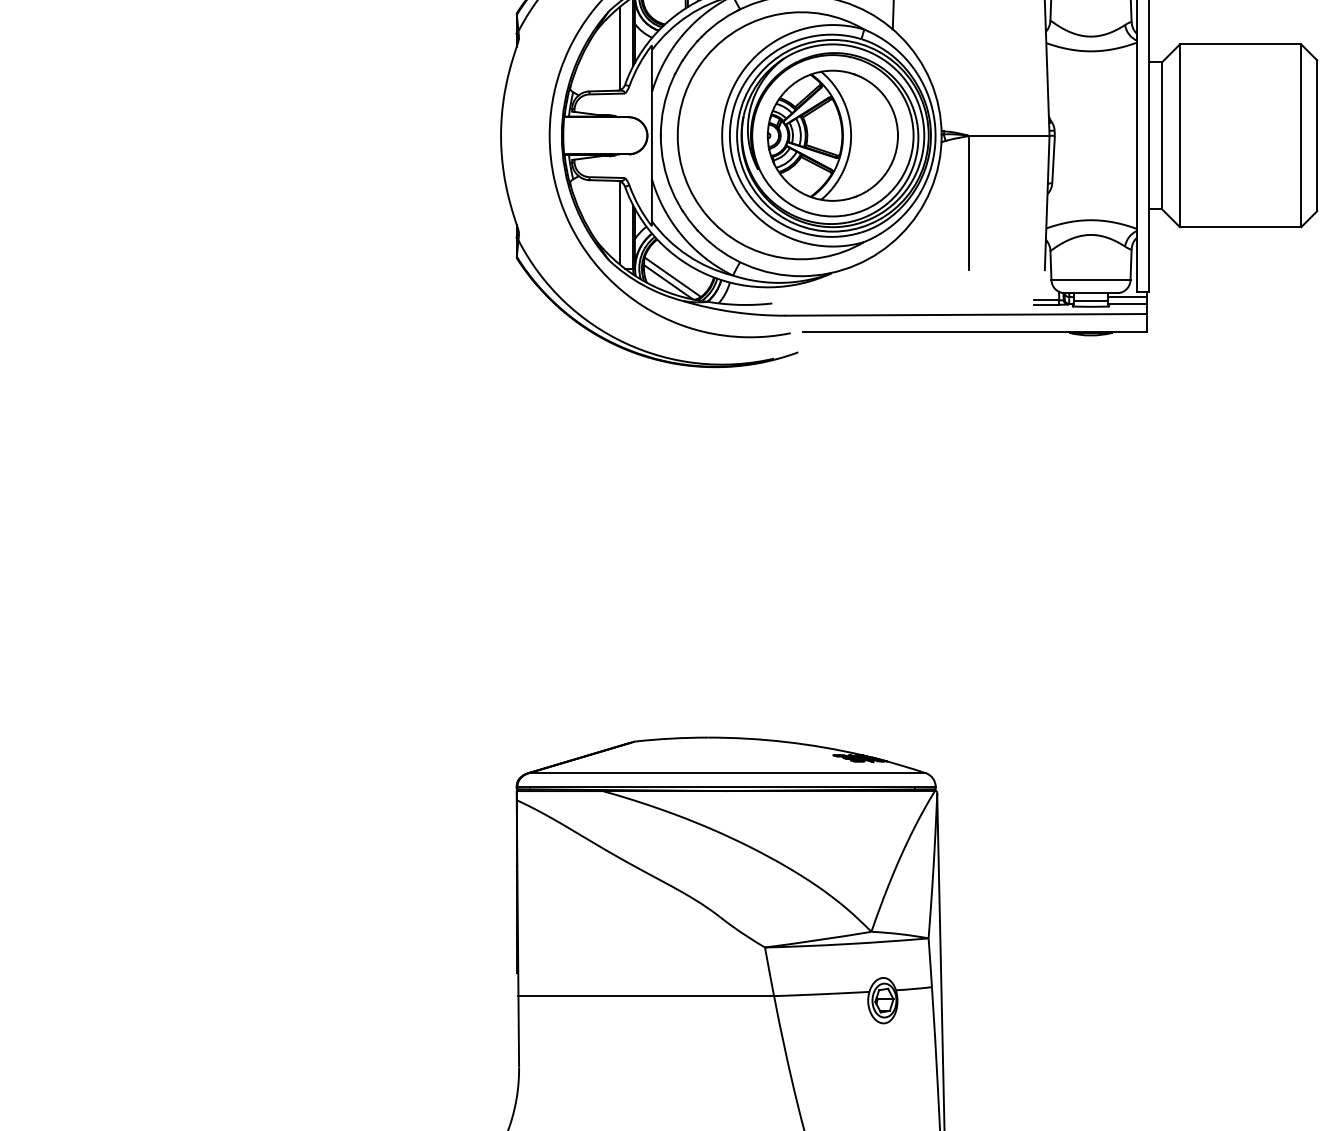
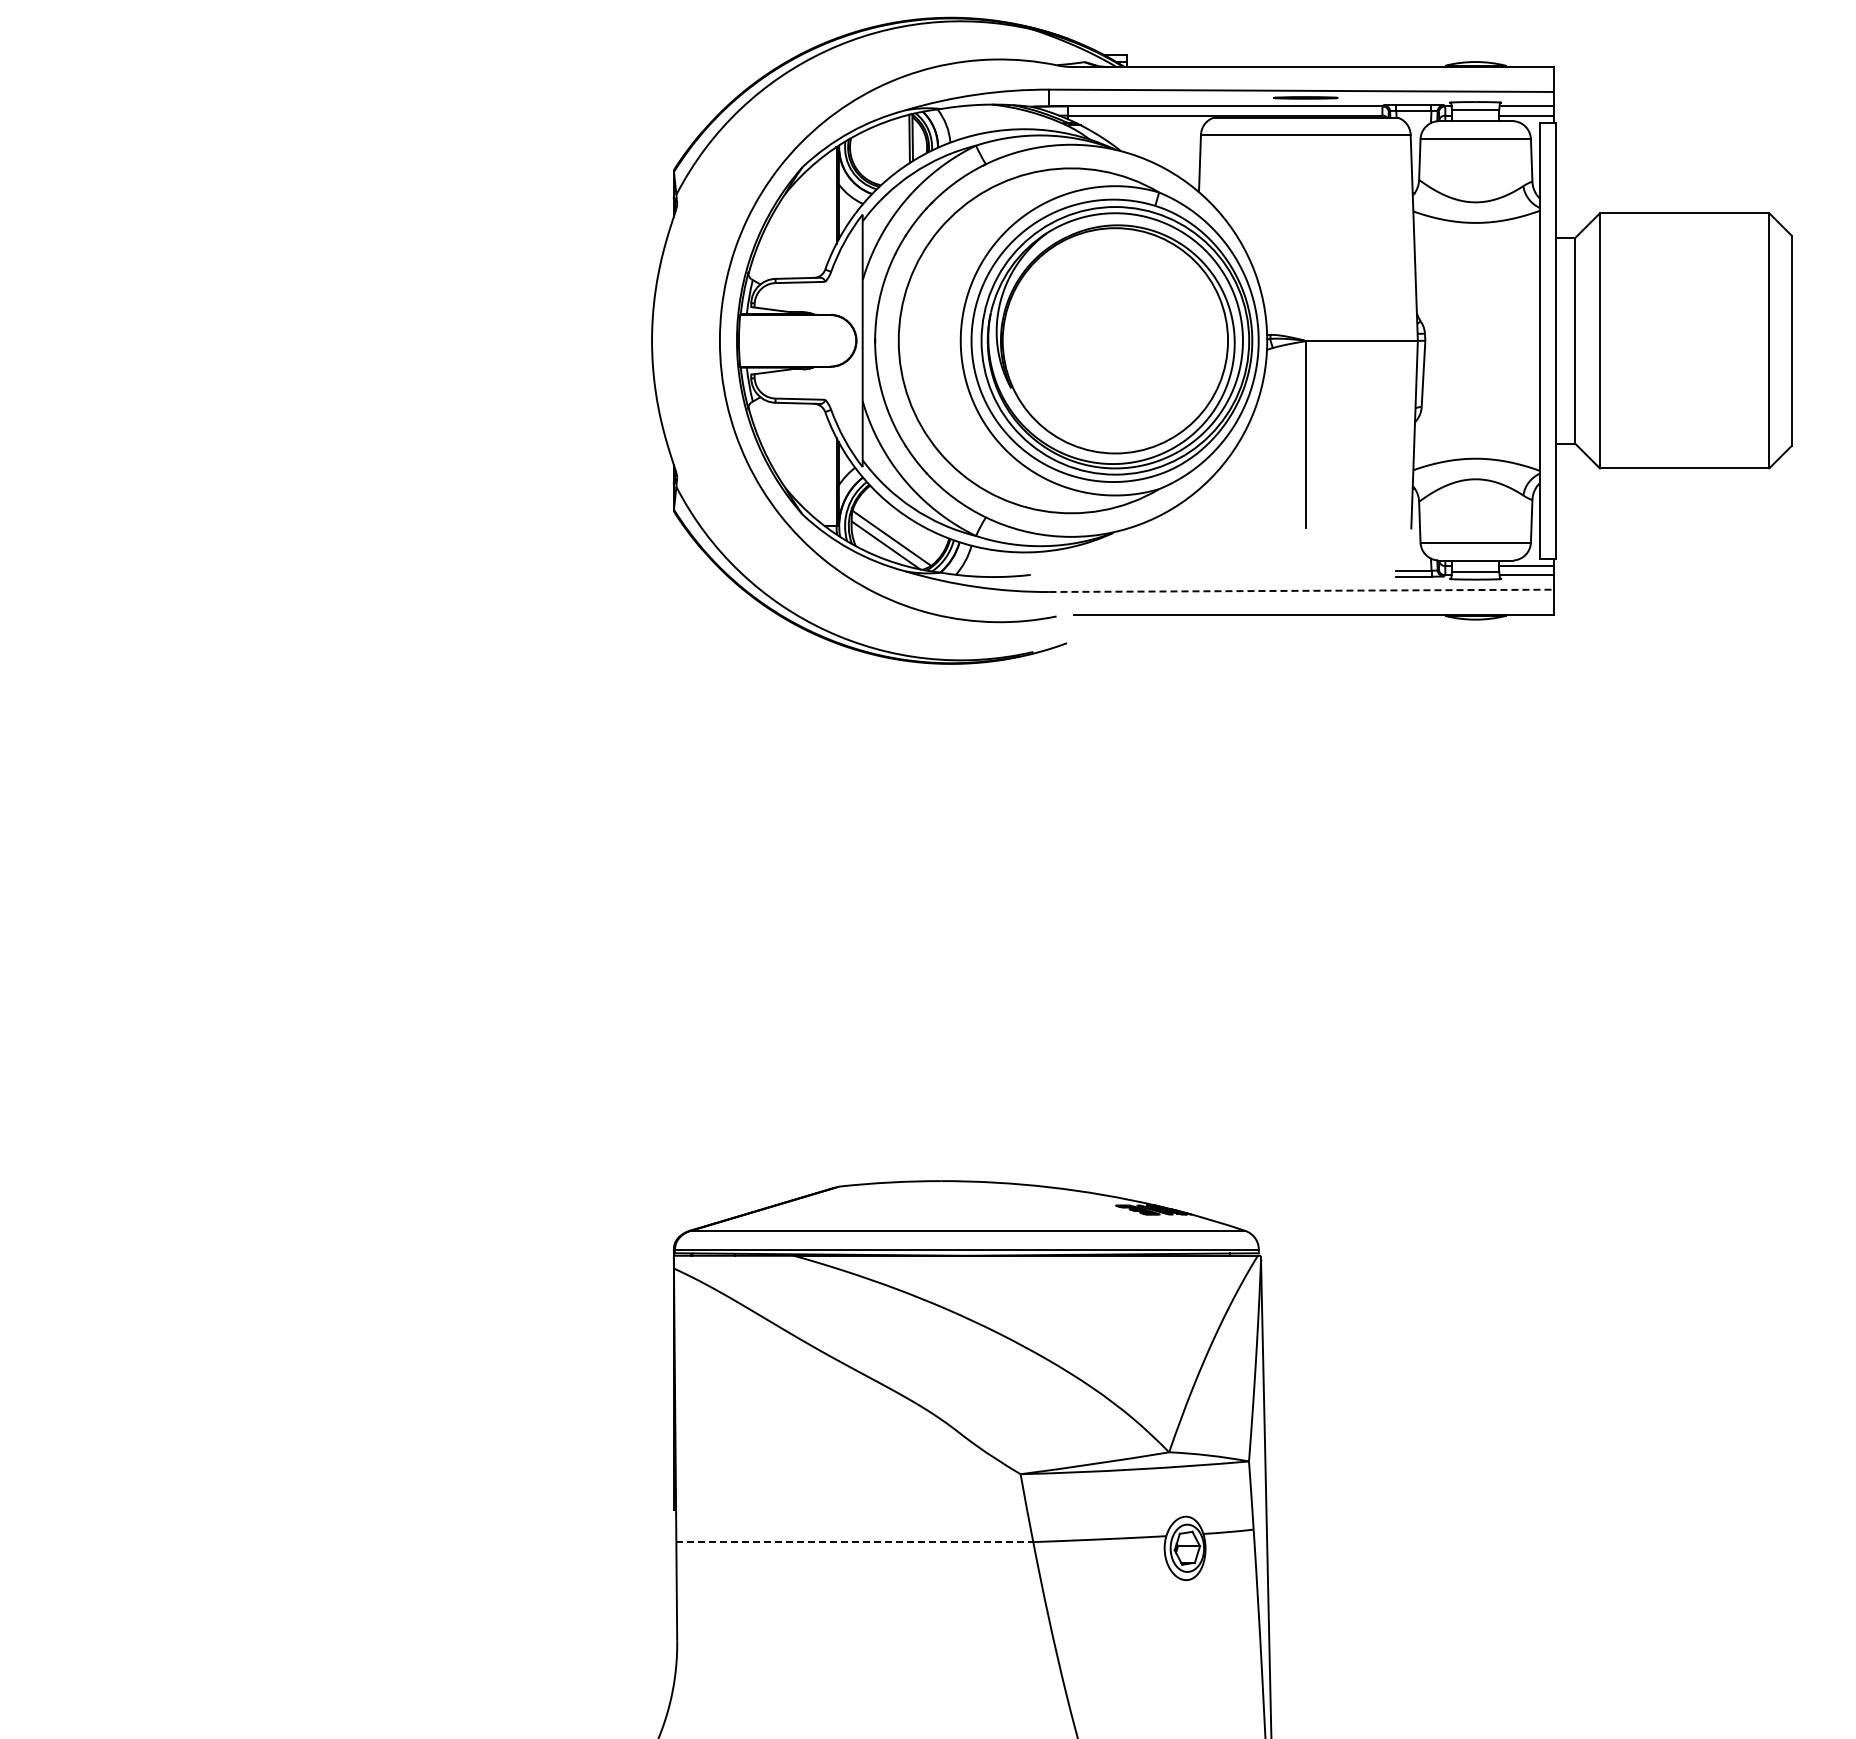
line: (619, 48) -> (817, 219), removed
part: (832, 135) -> (1115, 340), removed
line: (619, 222) -> (817, 462), removed
line: (966, 314) -> (1302, 590), solid -> dashed
line: (646, 996) -> (855, 1542), solid -> dashed

